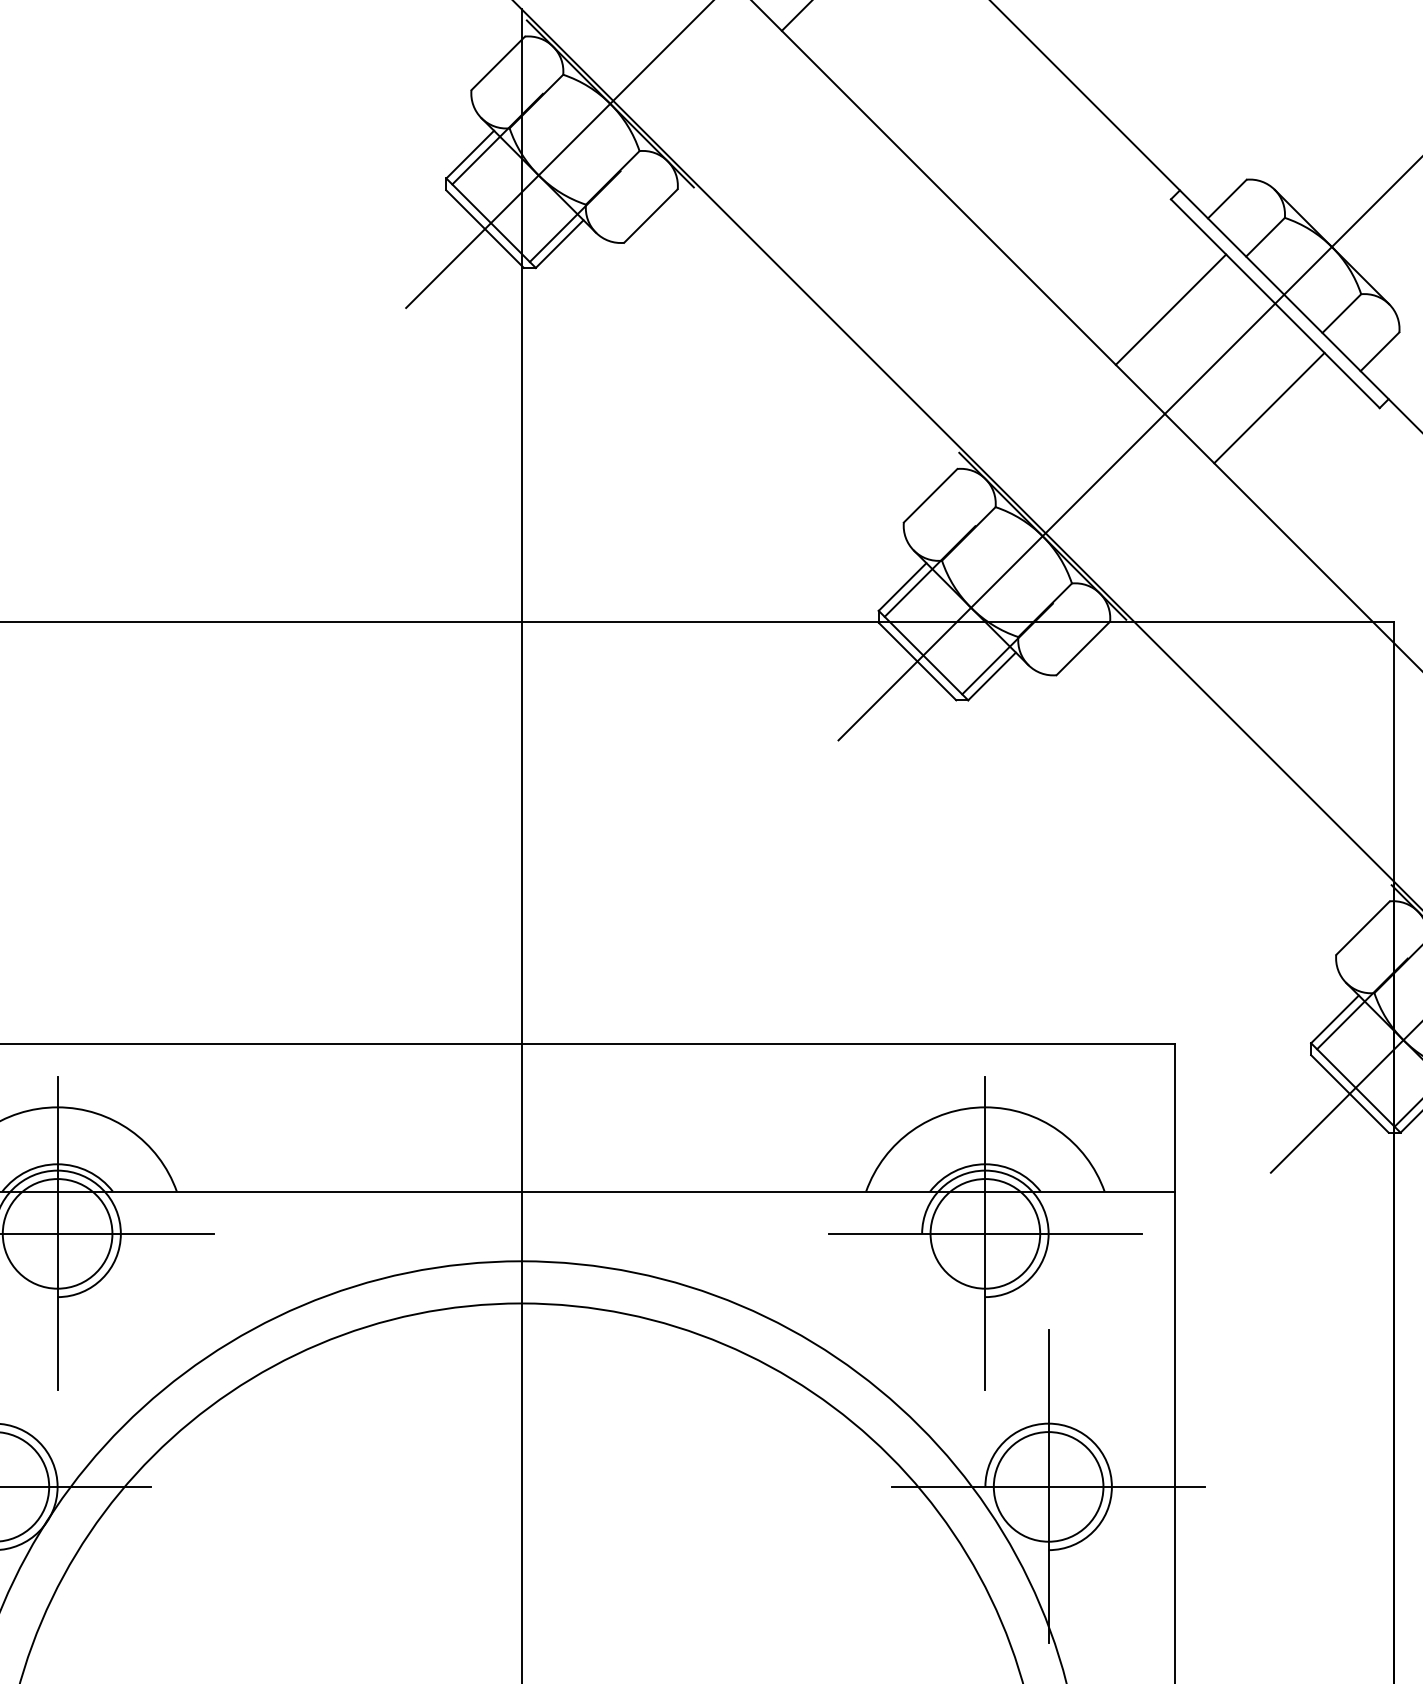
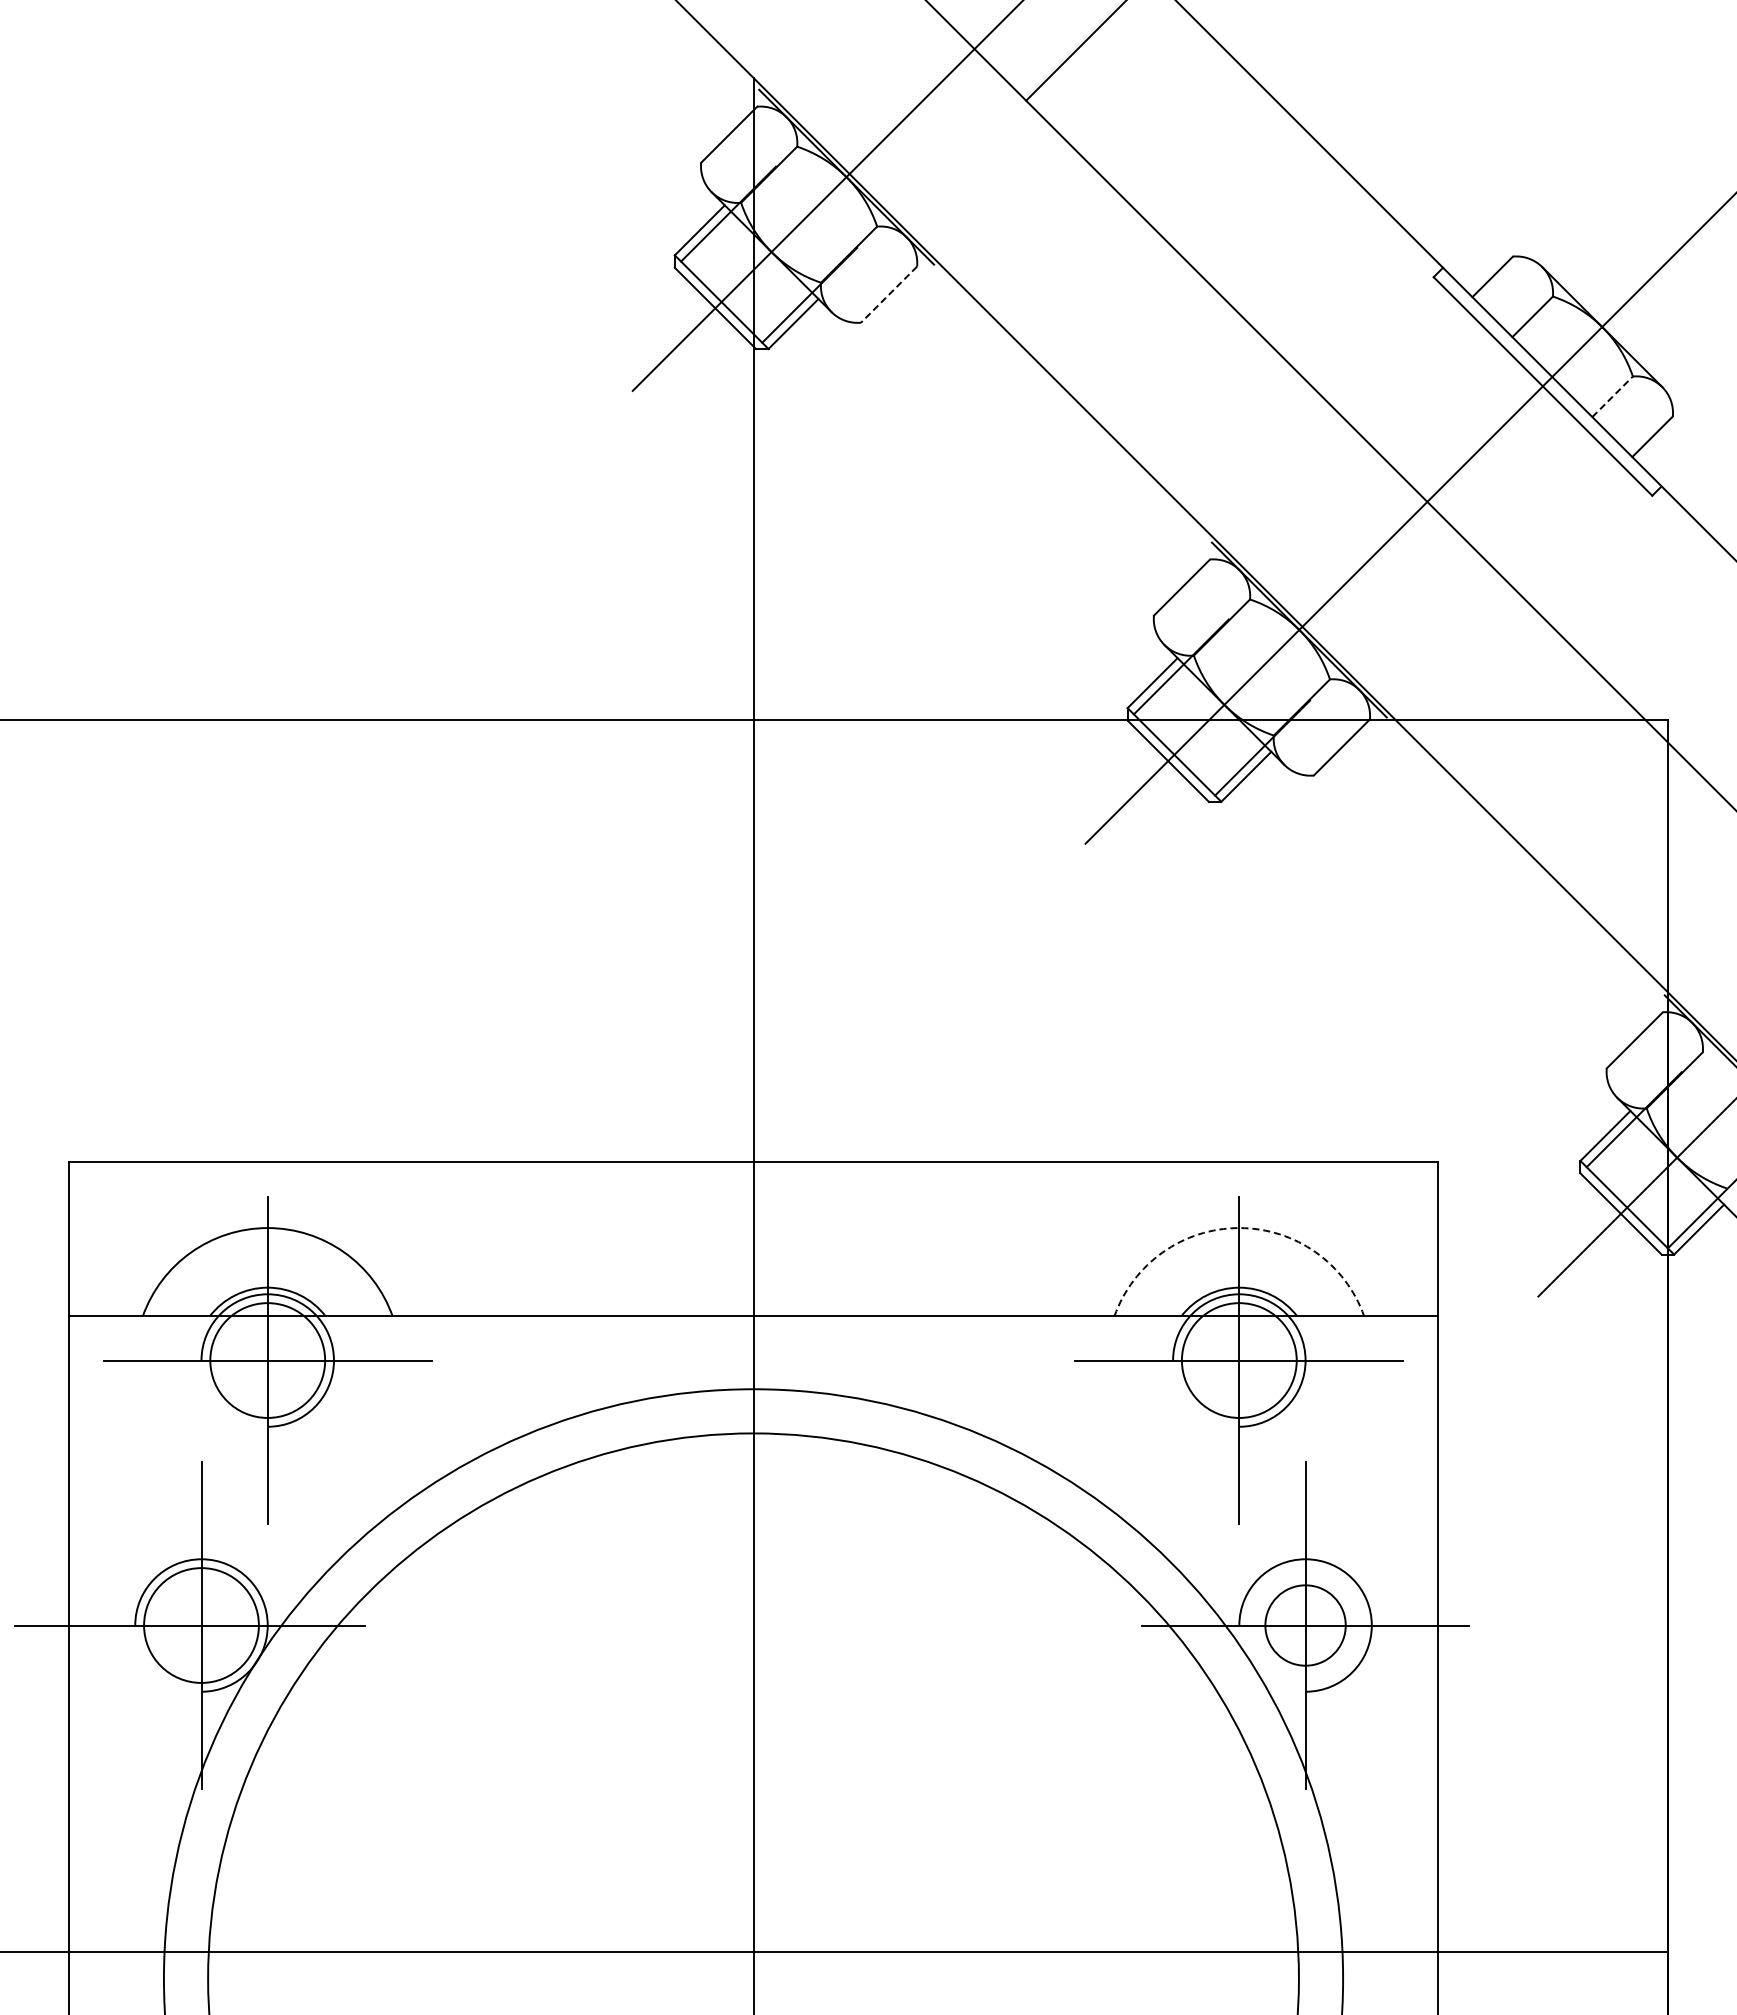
line: (651, 215) -> (889, 294), solid -> dashed
line: (1170, 309) -> (1433, 392), removed
line: (1341, 313) -> (1612, 396), solid -> dashed
line: (1269, 407) -> (1536, 495), removed
arc: (985, 1107) -> (1239, 1228), solid -> dashed
circle: (1048, 1486) -> (1305, 1625), size x0.7

